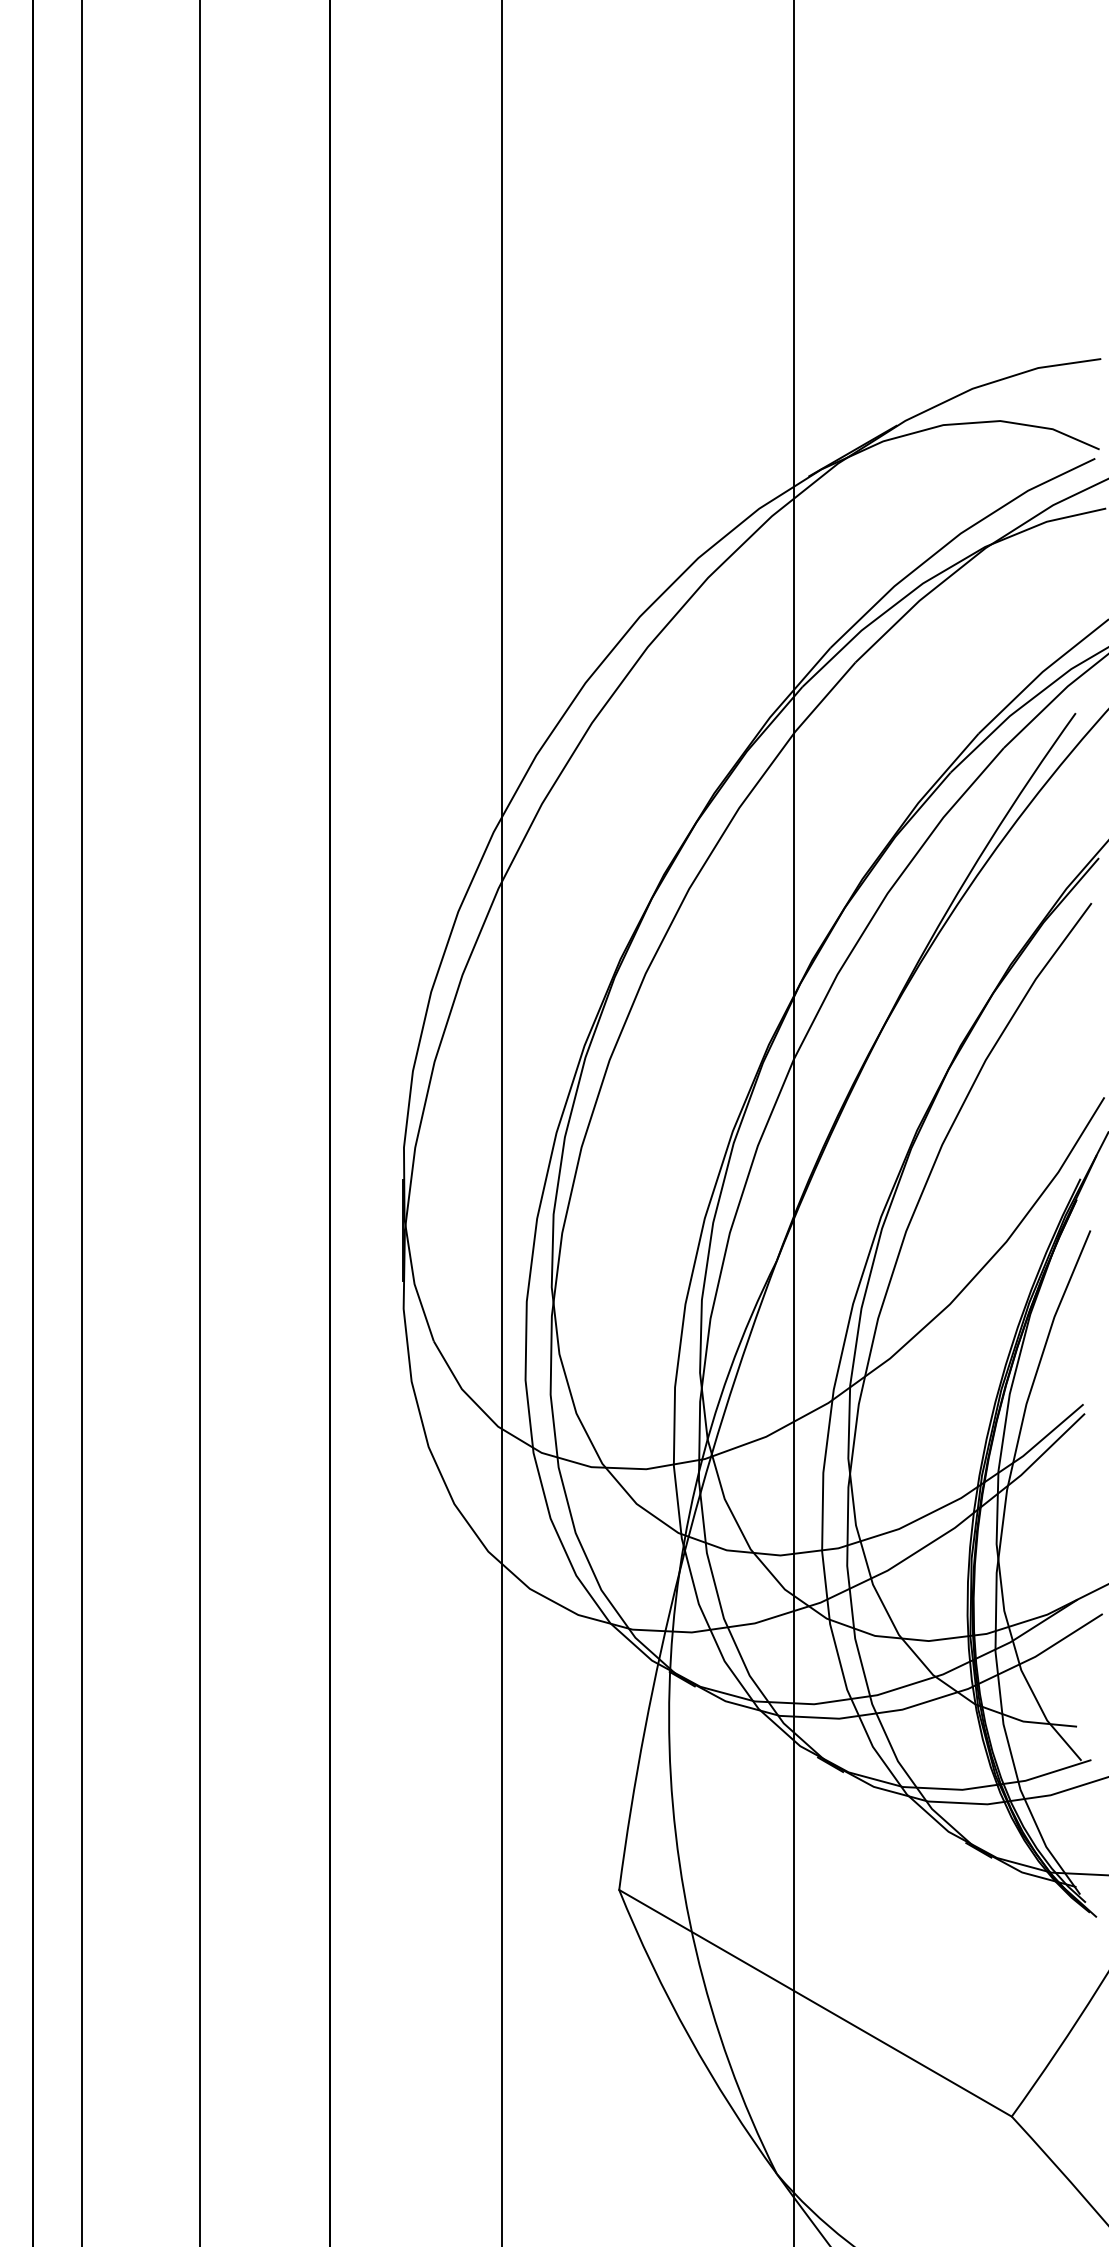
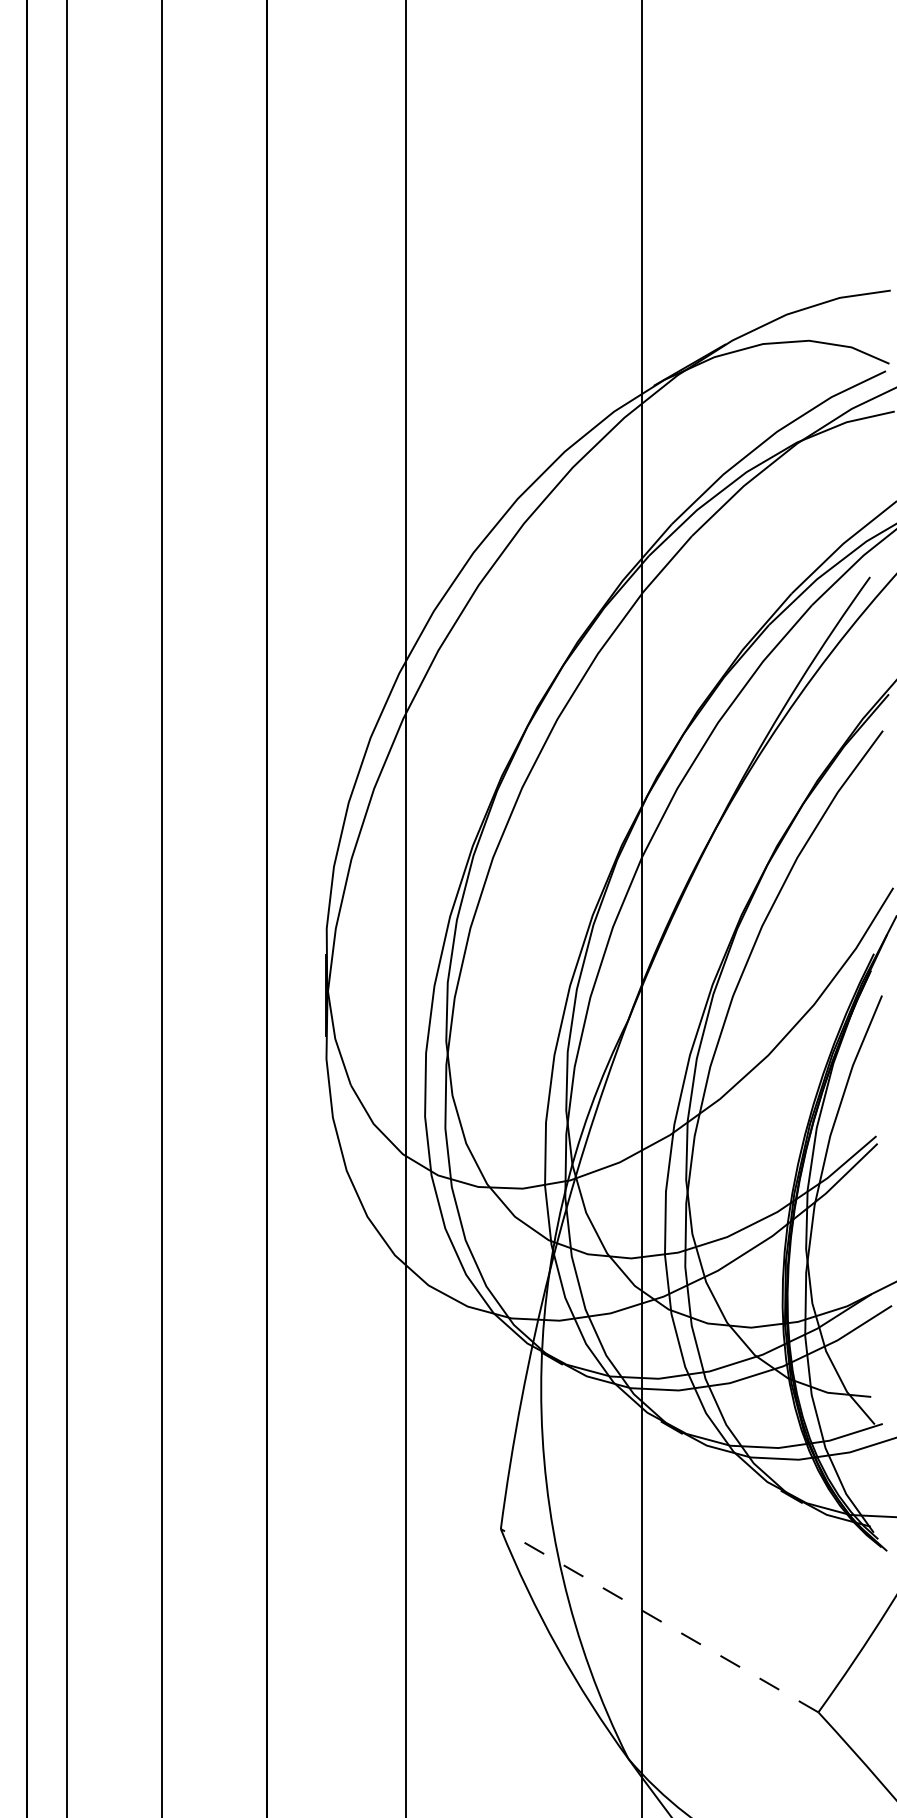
line: (815, 2003) -> (659, 1620), solid -> dashed

